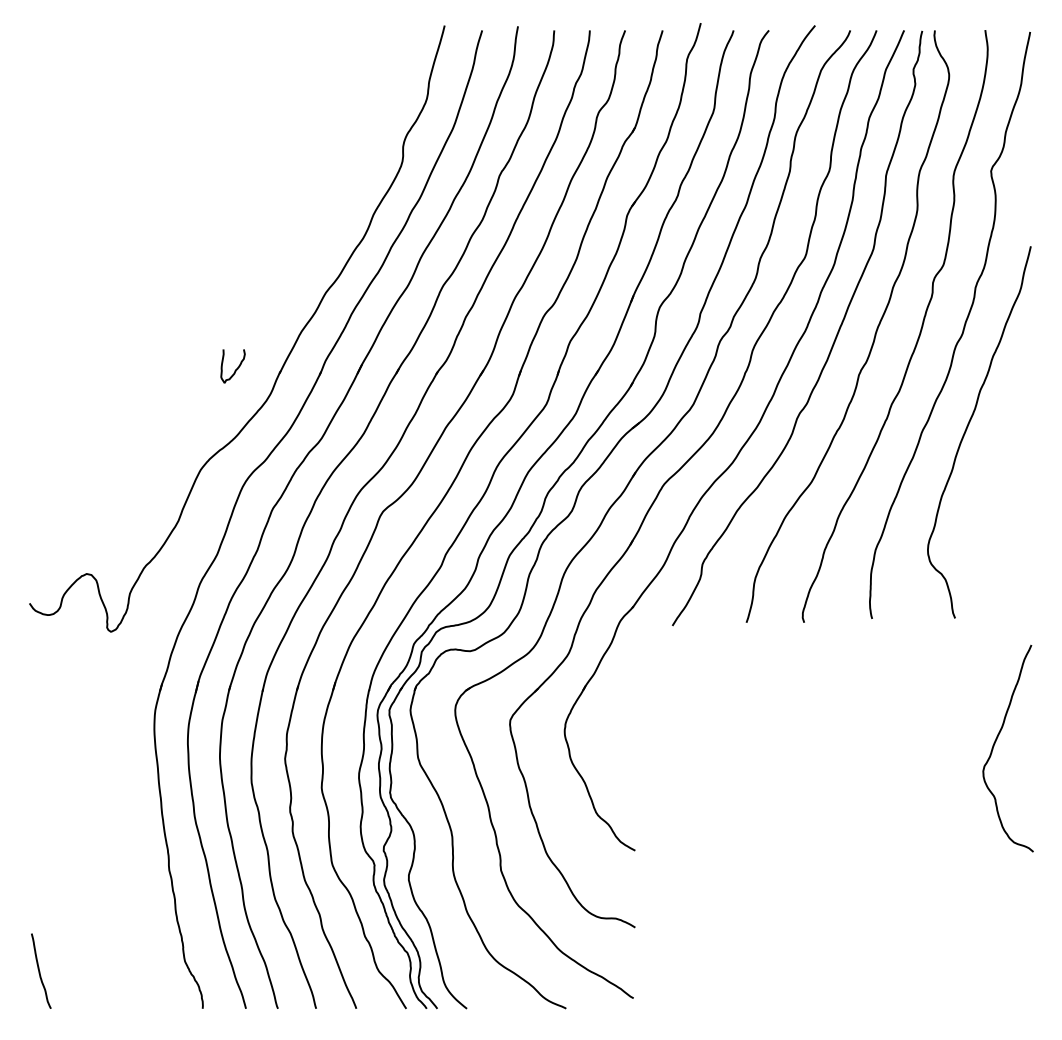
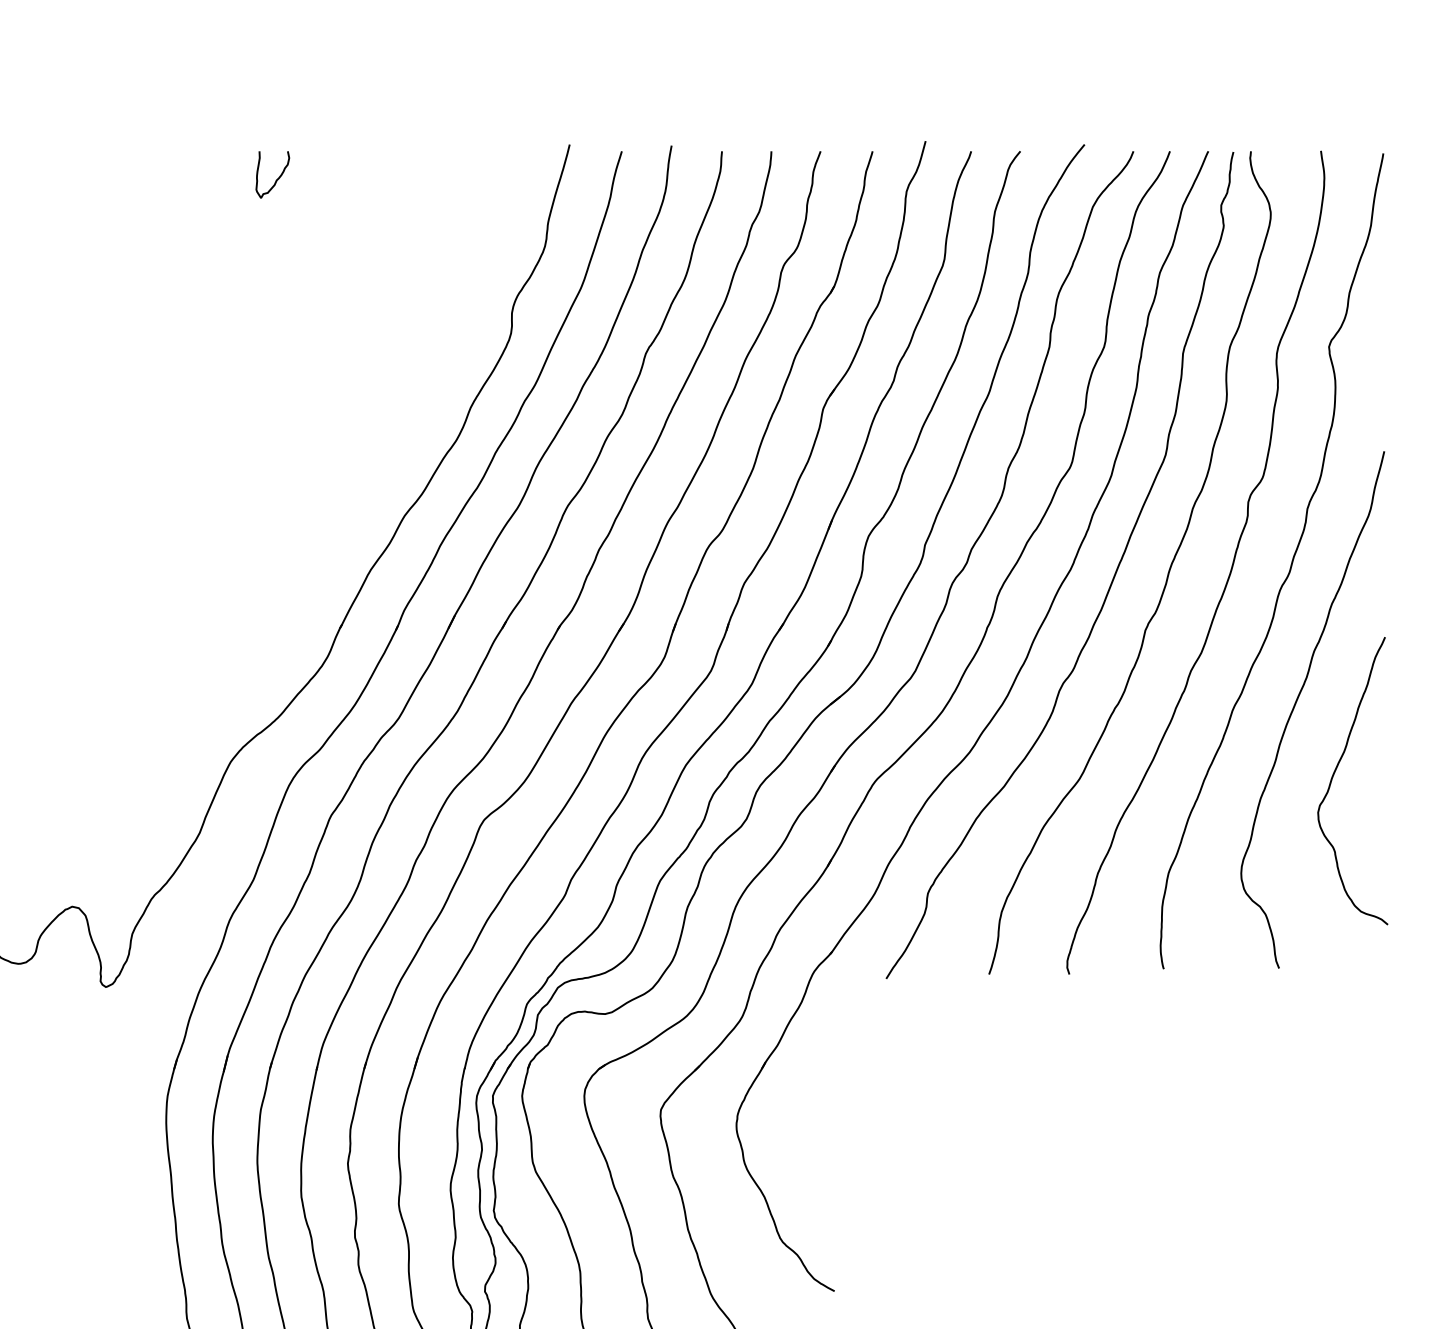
curve: (235, 369) -> (276, 179), moved
curve: (995, 743) -> (1335, 774), moved

